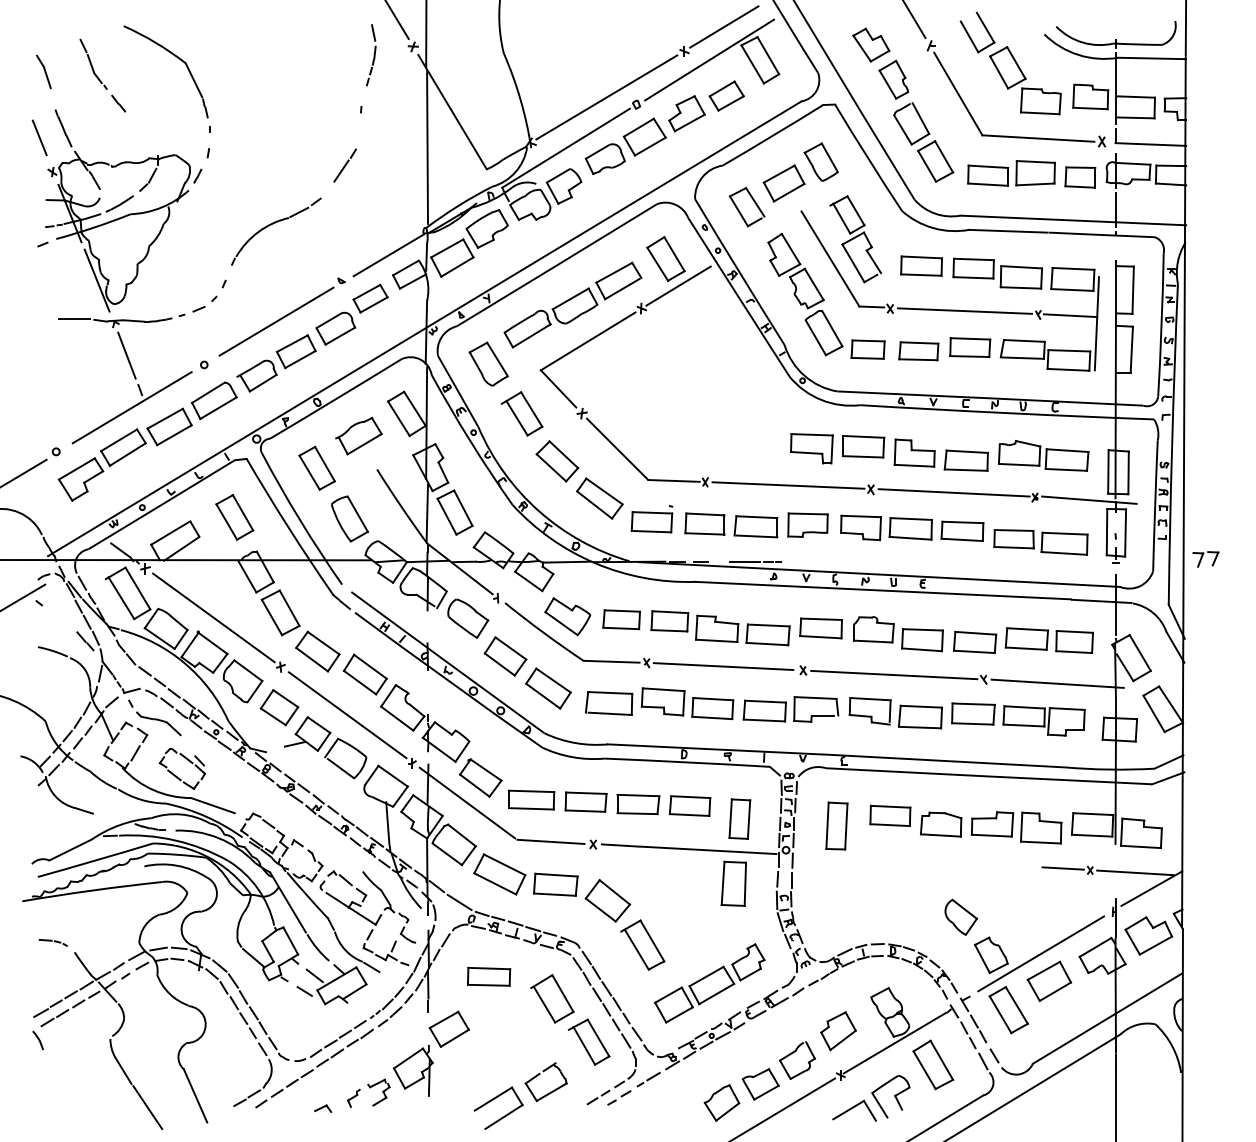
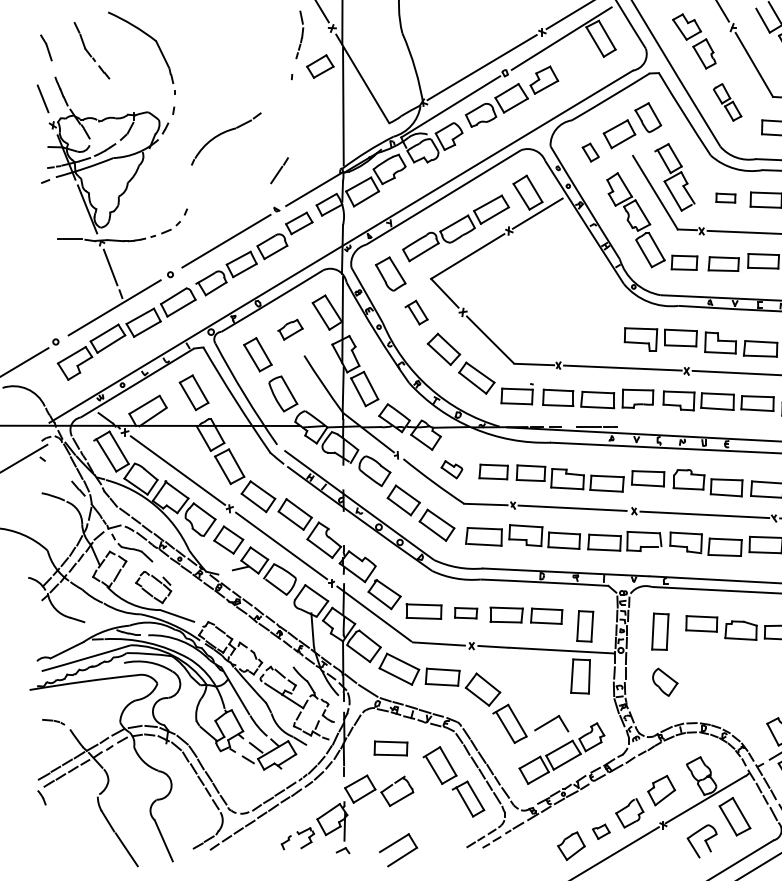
part: (726, 95) -> (320, 66), moved
part: (923, 142) -> (727, 102), size x0.6
line: (344, 165) -> (279, 170), moved
part: (746, 207) -> (590, 152), size x0.6
part: (273, 224) -> (224, 133), moved
part: (921, 265) -> (725, 197), size x0.6
part: (521, 413) -> (416, 312), size x0.7
part: (358, 435) -> (289, 329), size x0.7
part: (567, 616) -> (451, 469), size x0.6
part: (585, 801) -> (465, 612), size x0.7
part: (961, 916) -> (665, 681), moved
part: (539, 1075) -> (392, 786), moved
part: (760, 1084) -> (601, 831), size x0.6
part: (323, 1108) -> (343, 850), moved
part: (854, 1110) -> (551, 723), moved

